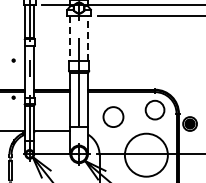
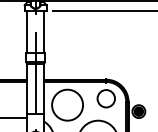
line: (70, 38) -> (27, 32), dashed -> solid
line: (87, 38) -> (43, 32), dashed -> solid
circle: (113, 116) -> (67, 104), size x1.67

